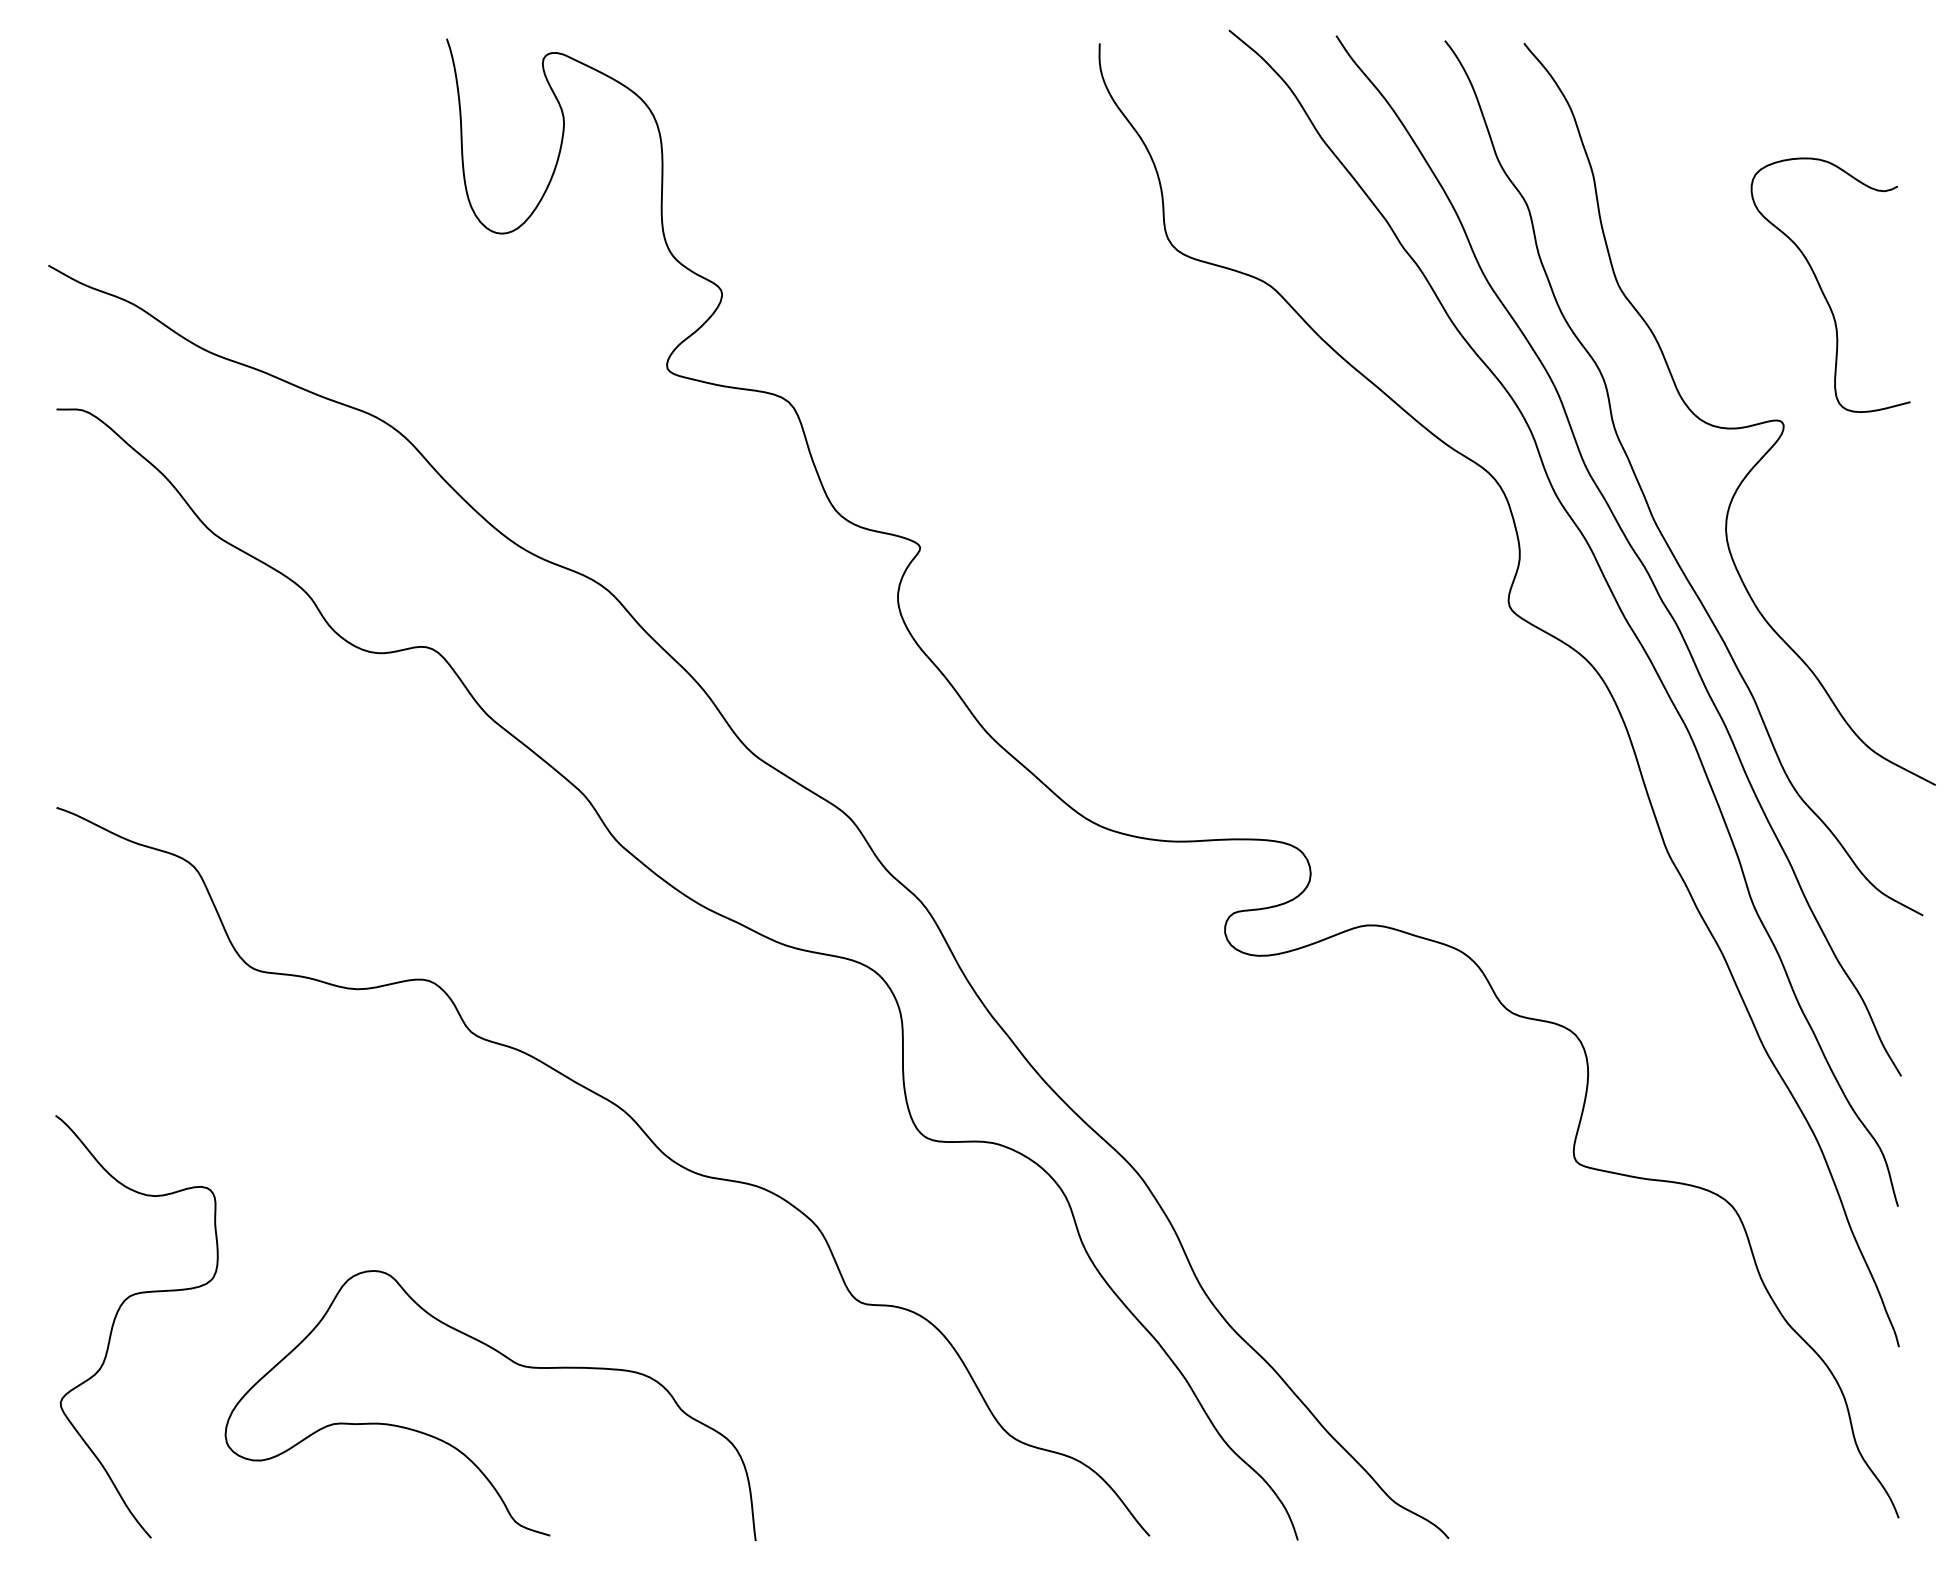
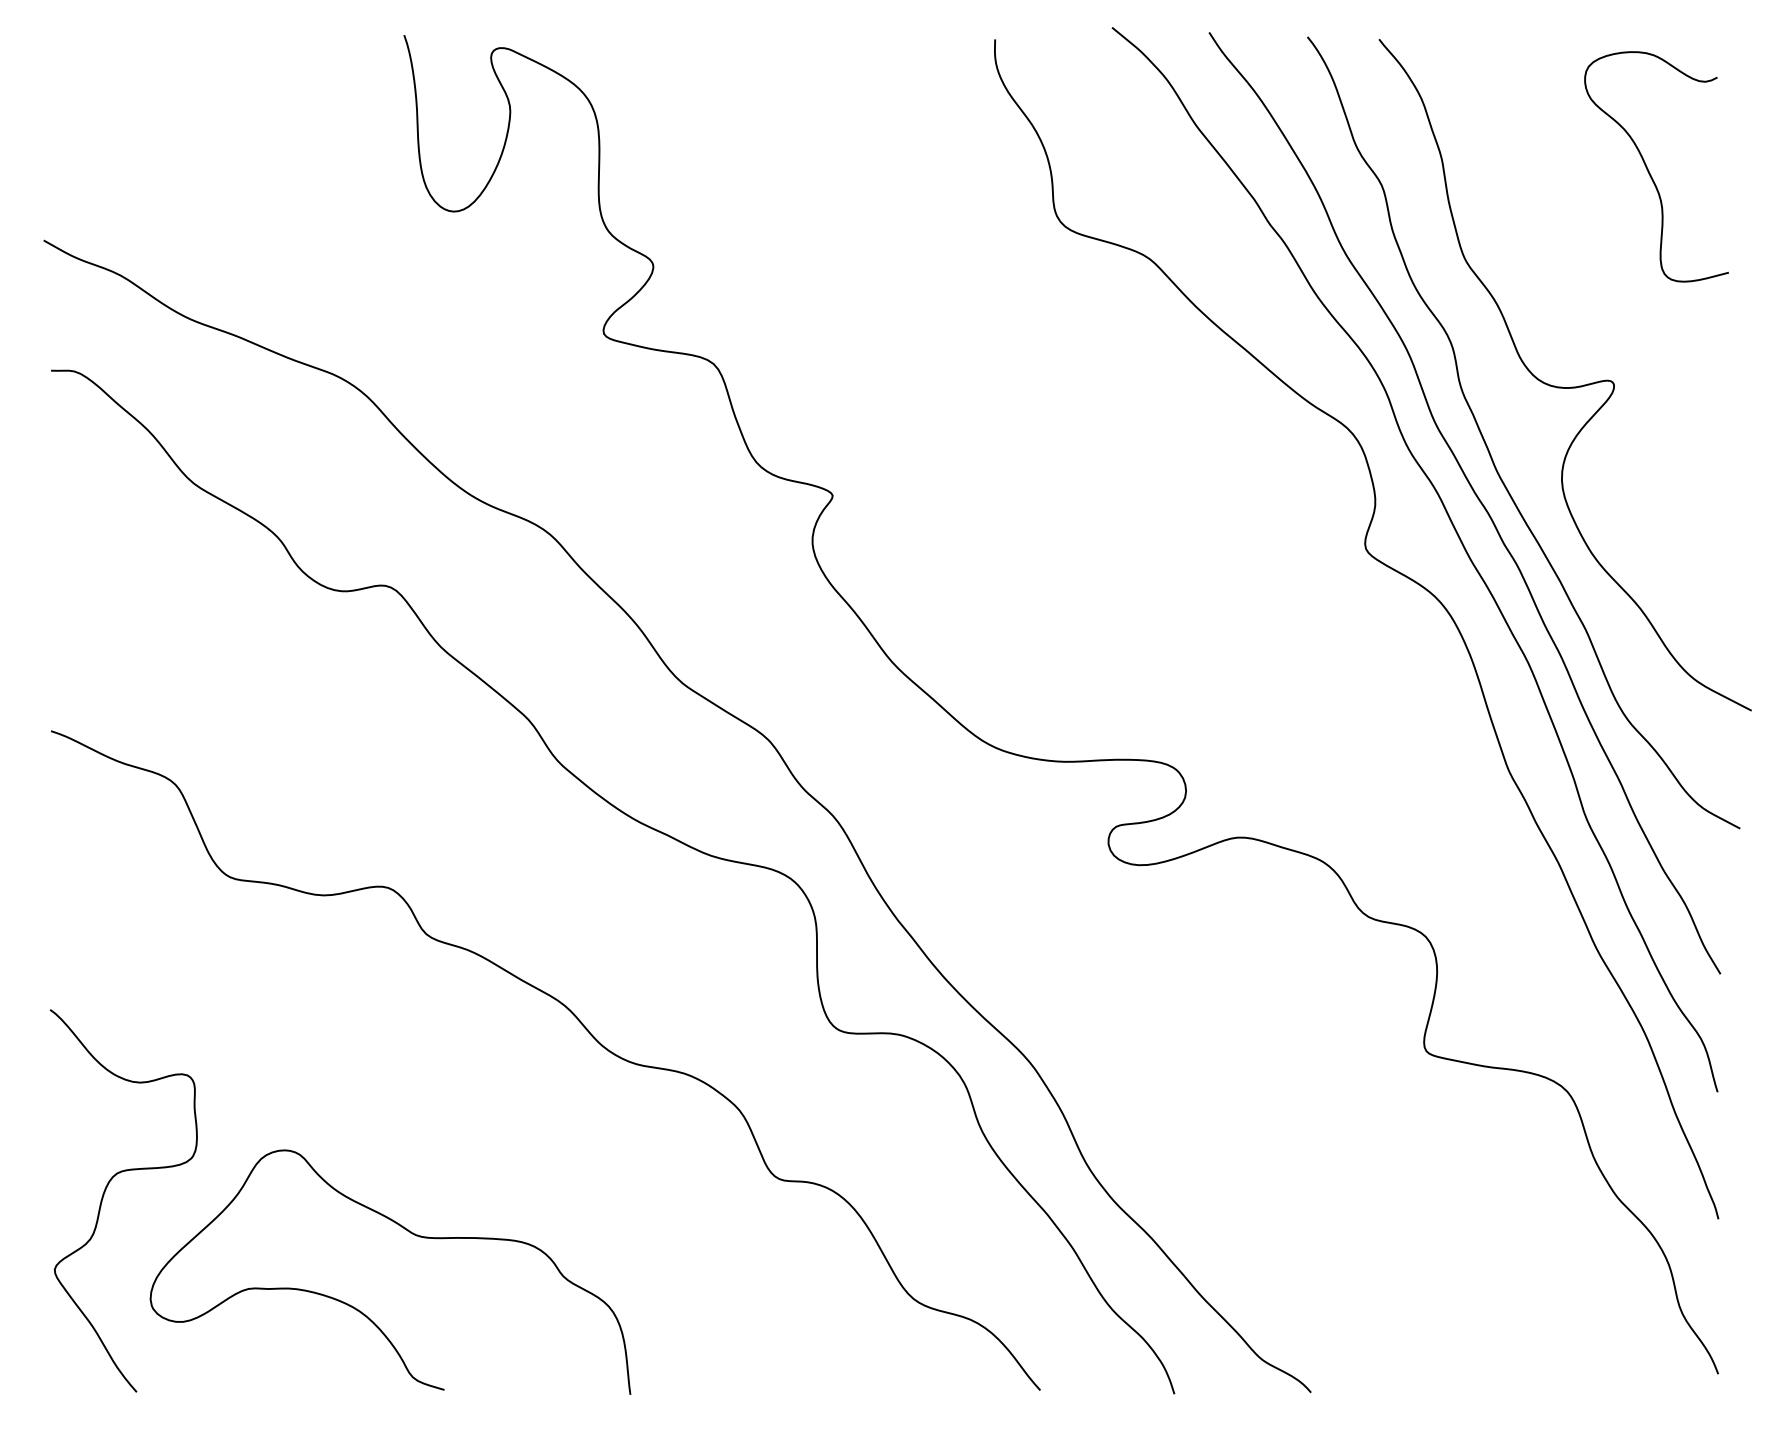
curve: (1822, 289) -> (1649, 170), moved
curve: (512, 1362) -> (410, 1233), moved

